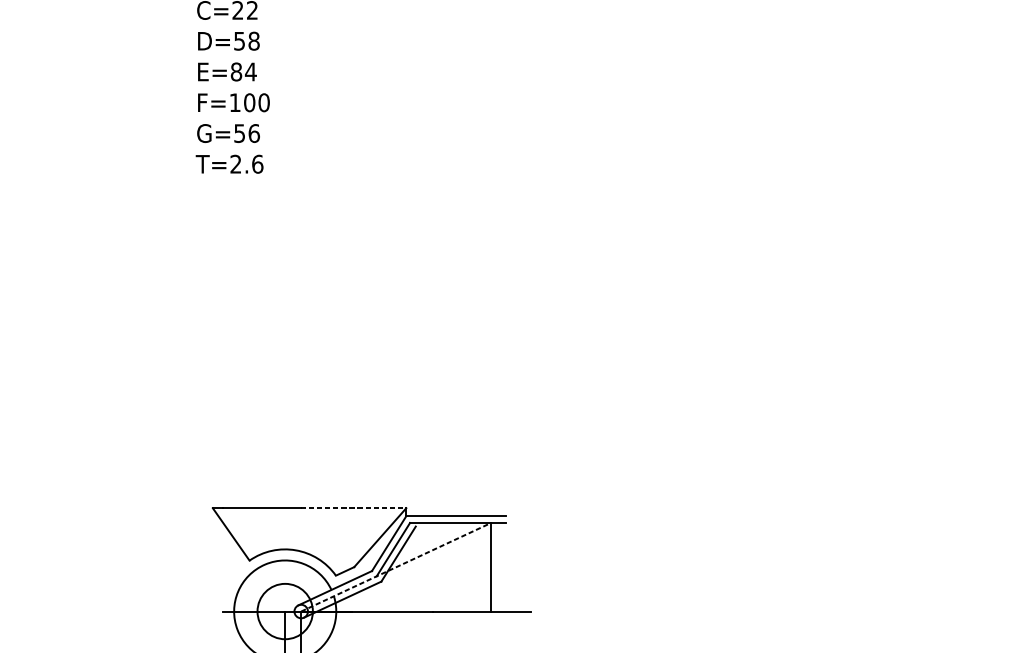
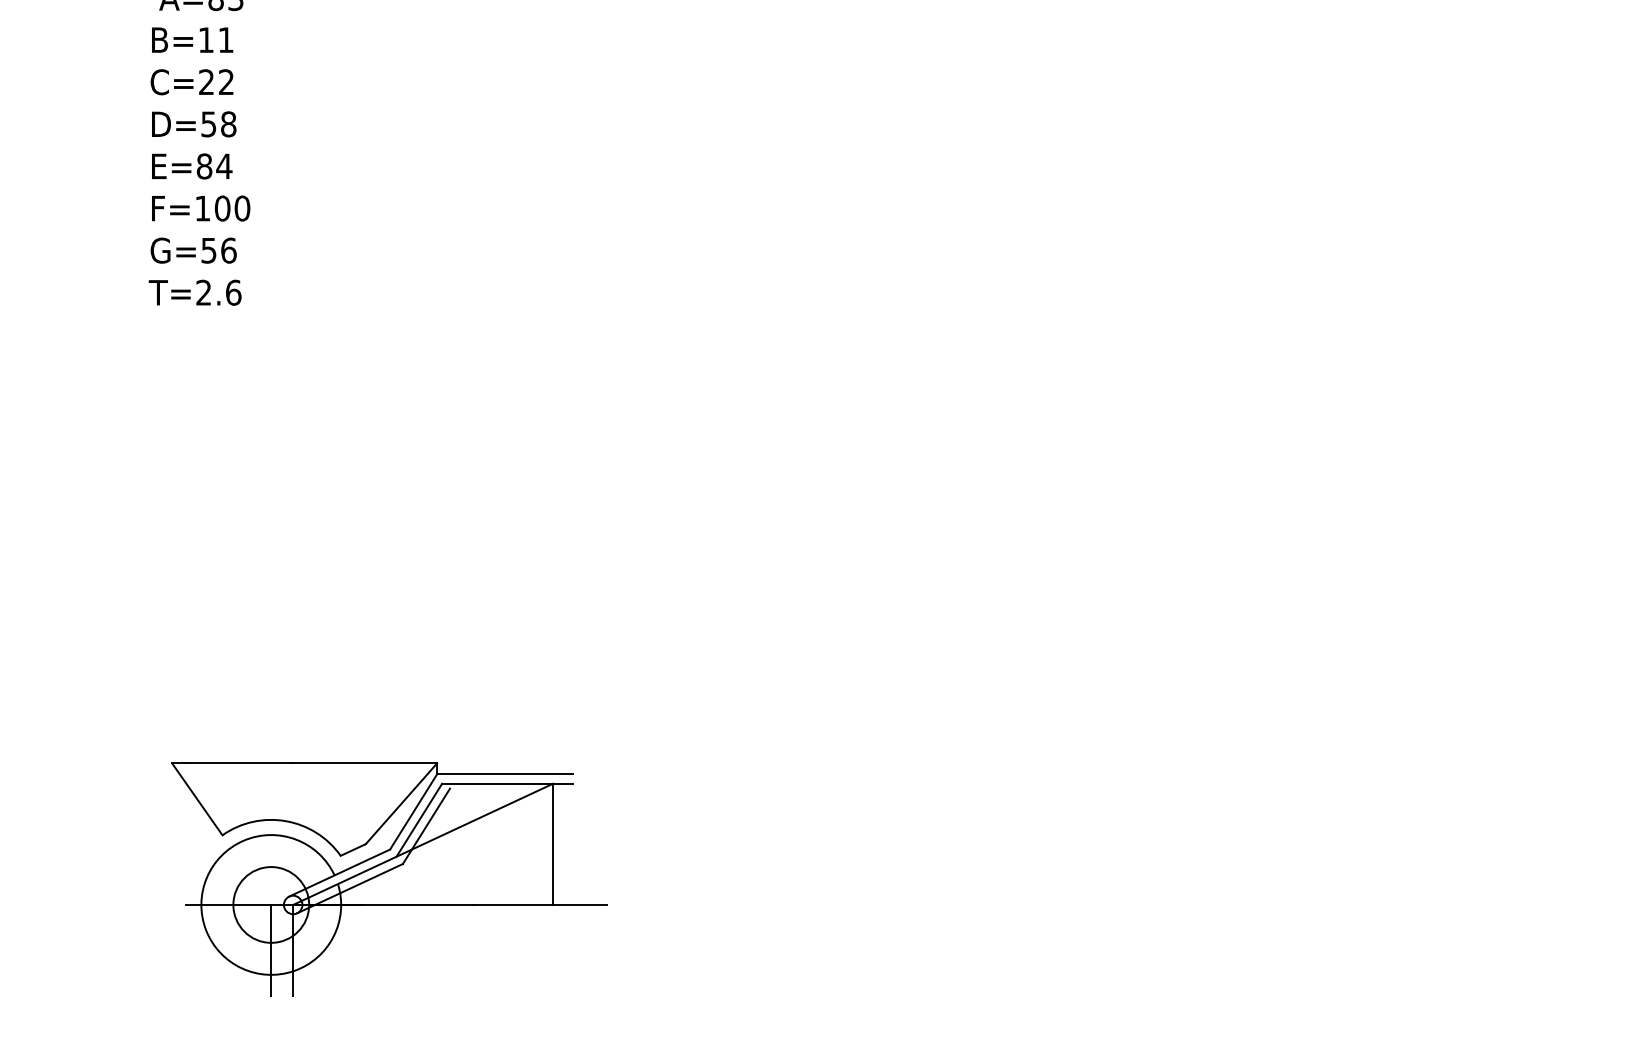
line: (354, 508) -> (365, 763), dashed -> solid
line: (396, 567) -> (423, 844), dashed -> solid

